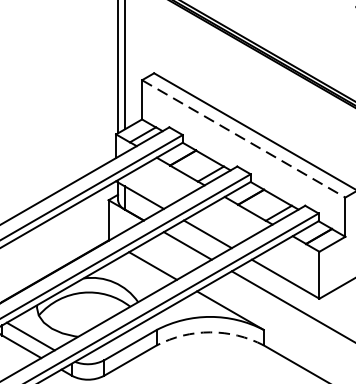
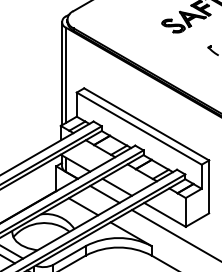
line: (244, 138) -> (139, 128), dashed -> solid
arc: (209, 332) -> (118, 247), dashed -> solid

